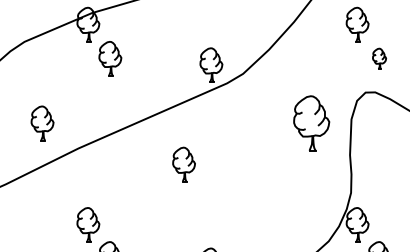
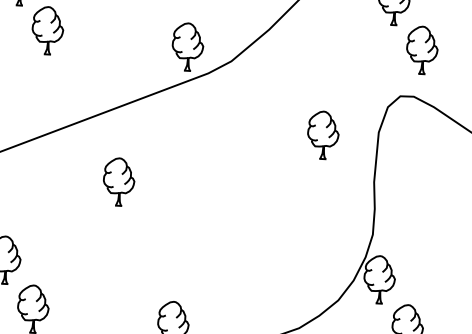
part: (379, 58) -> (422, 49), size x1.67
part: (311, 123) -> (322, 135), size x0.62
part: (183, 164) -> (118, 181), moved

